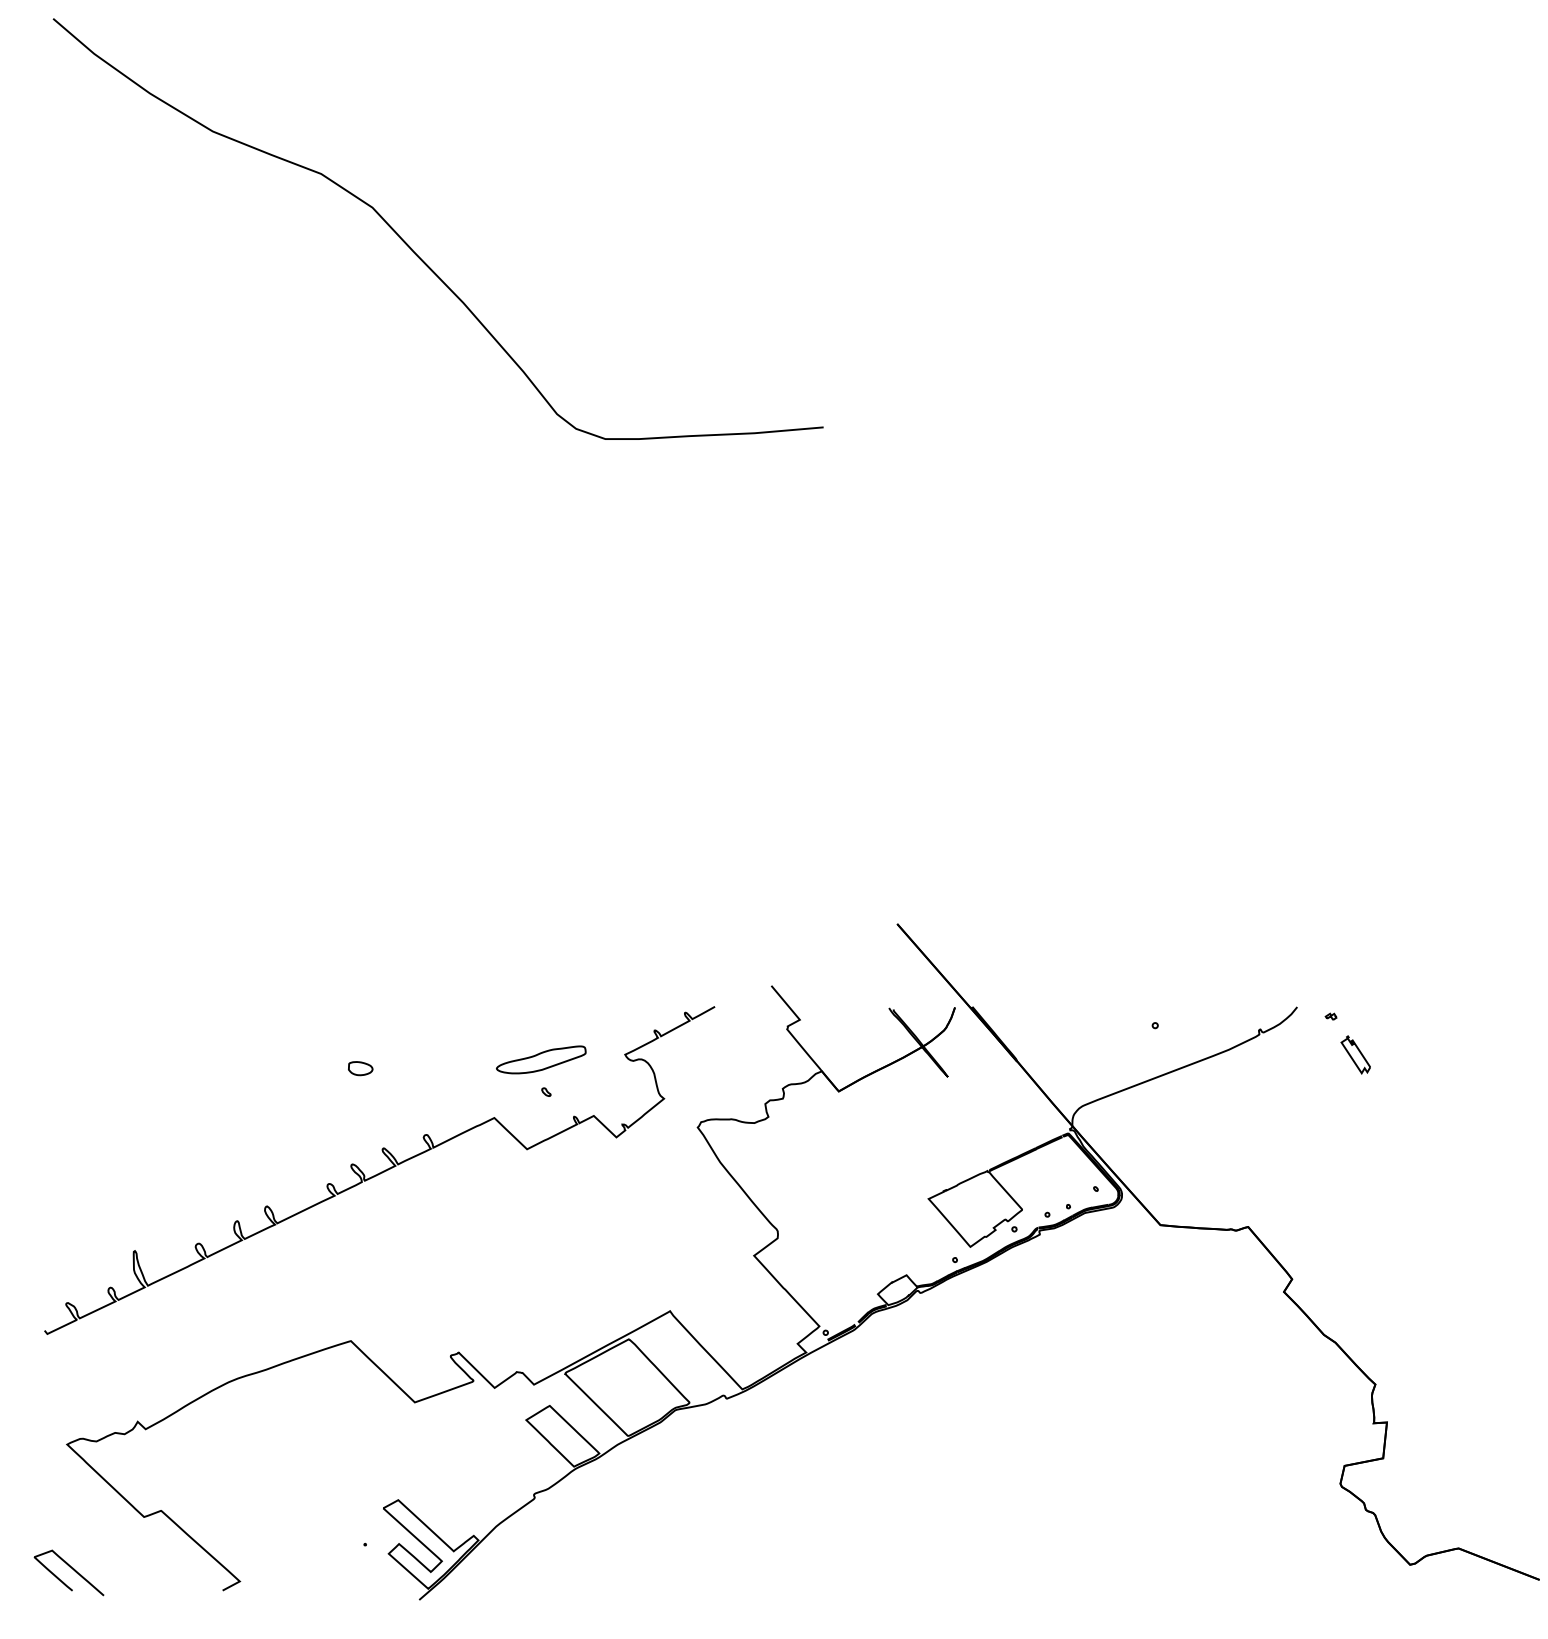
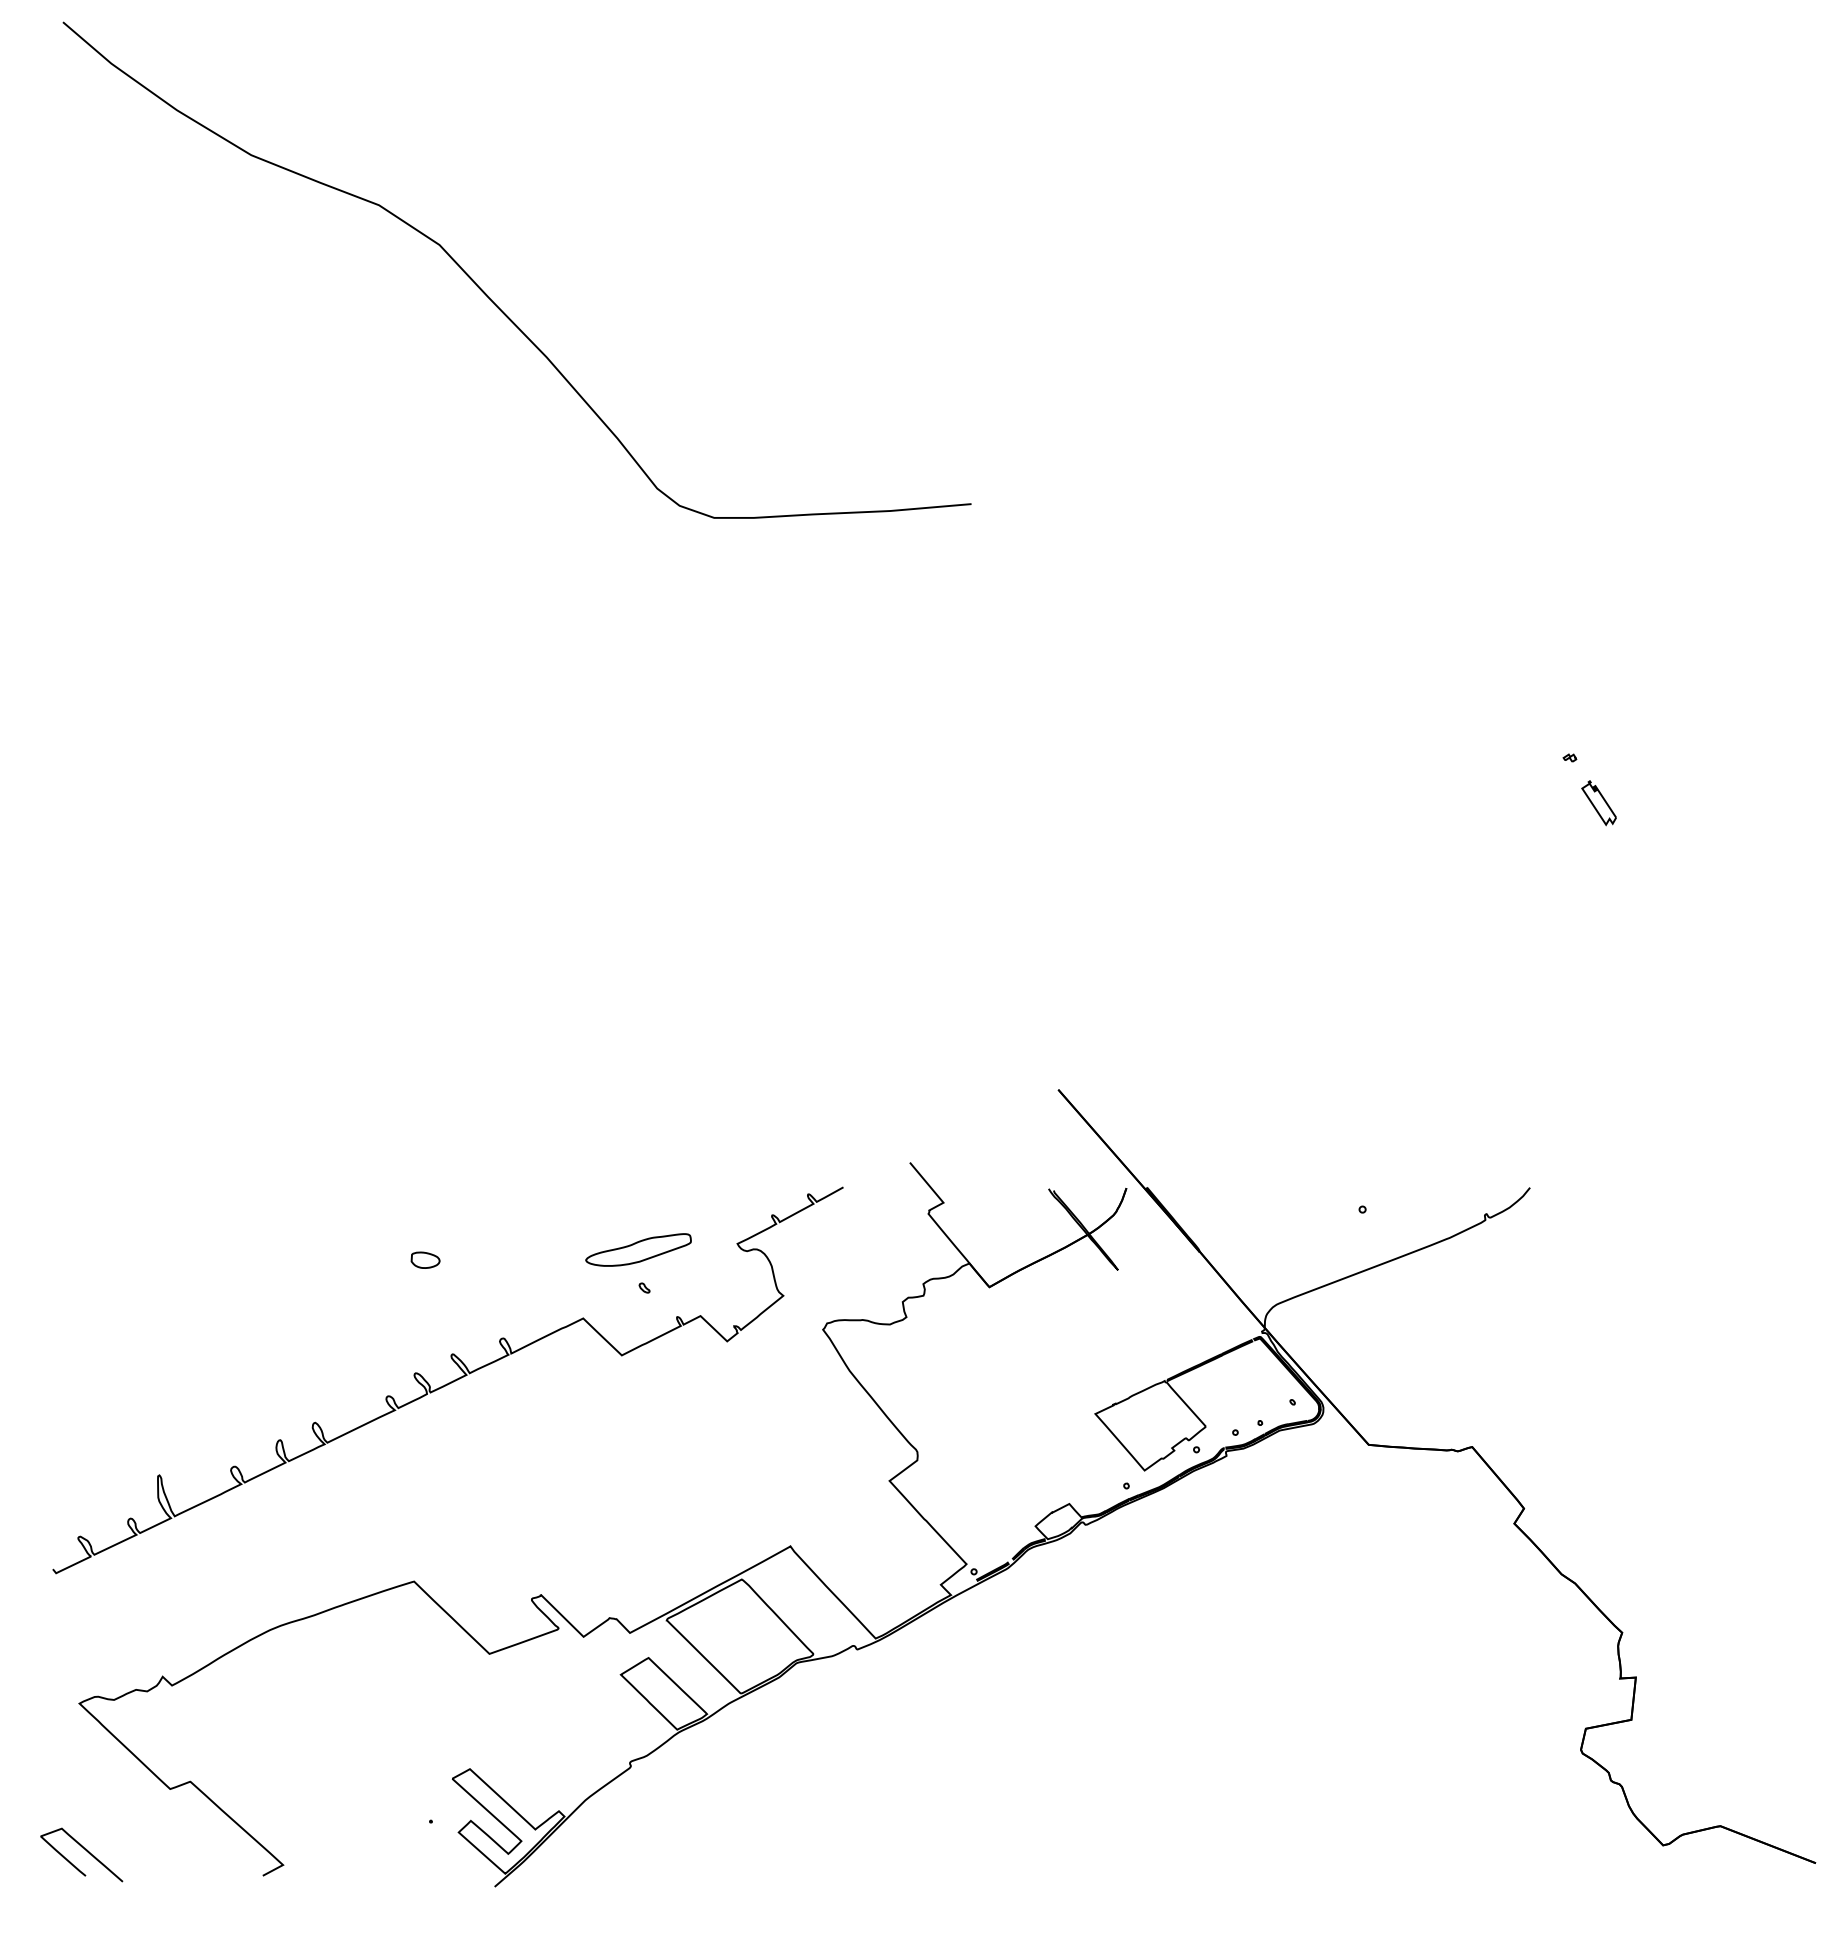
part: (1347, 1043) -> (1589, 789), moved

